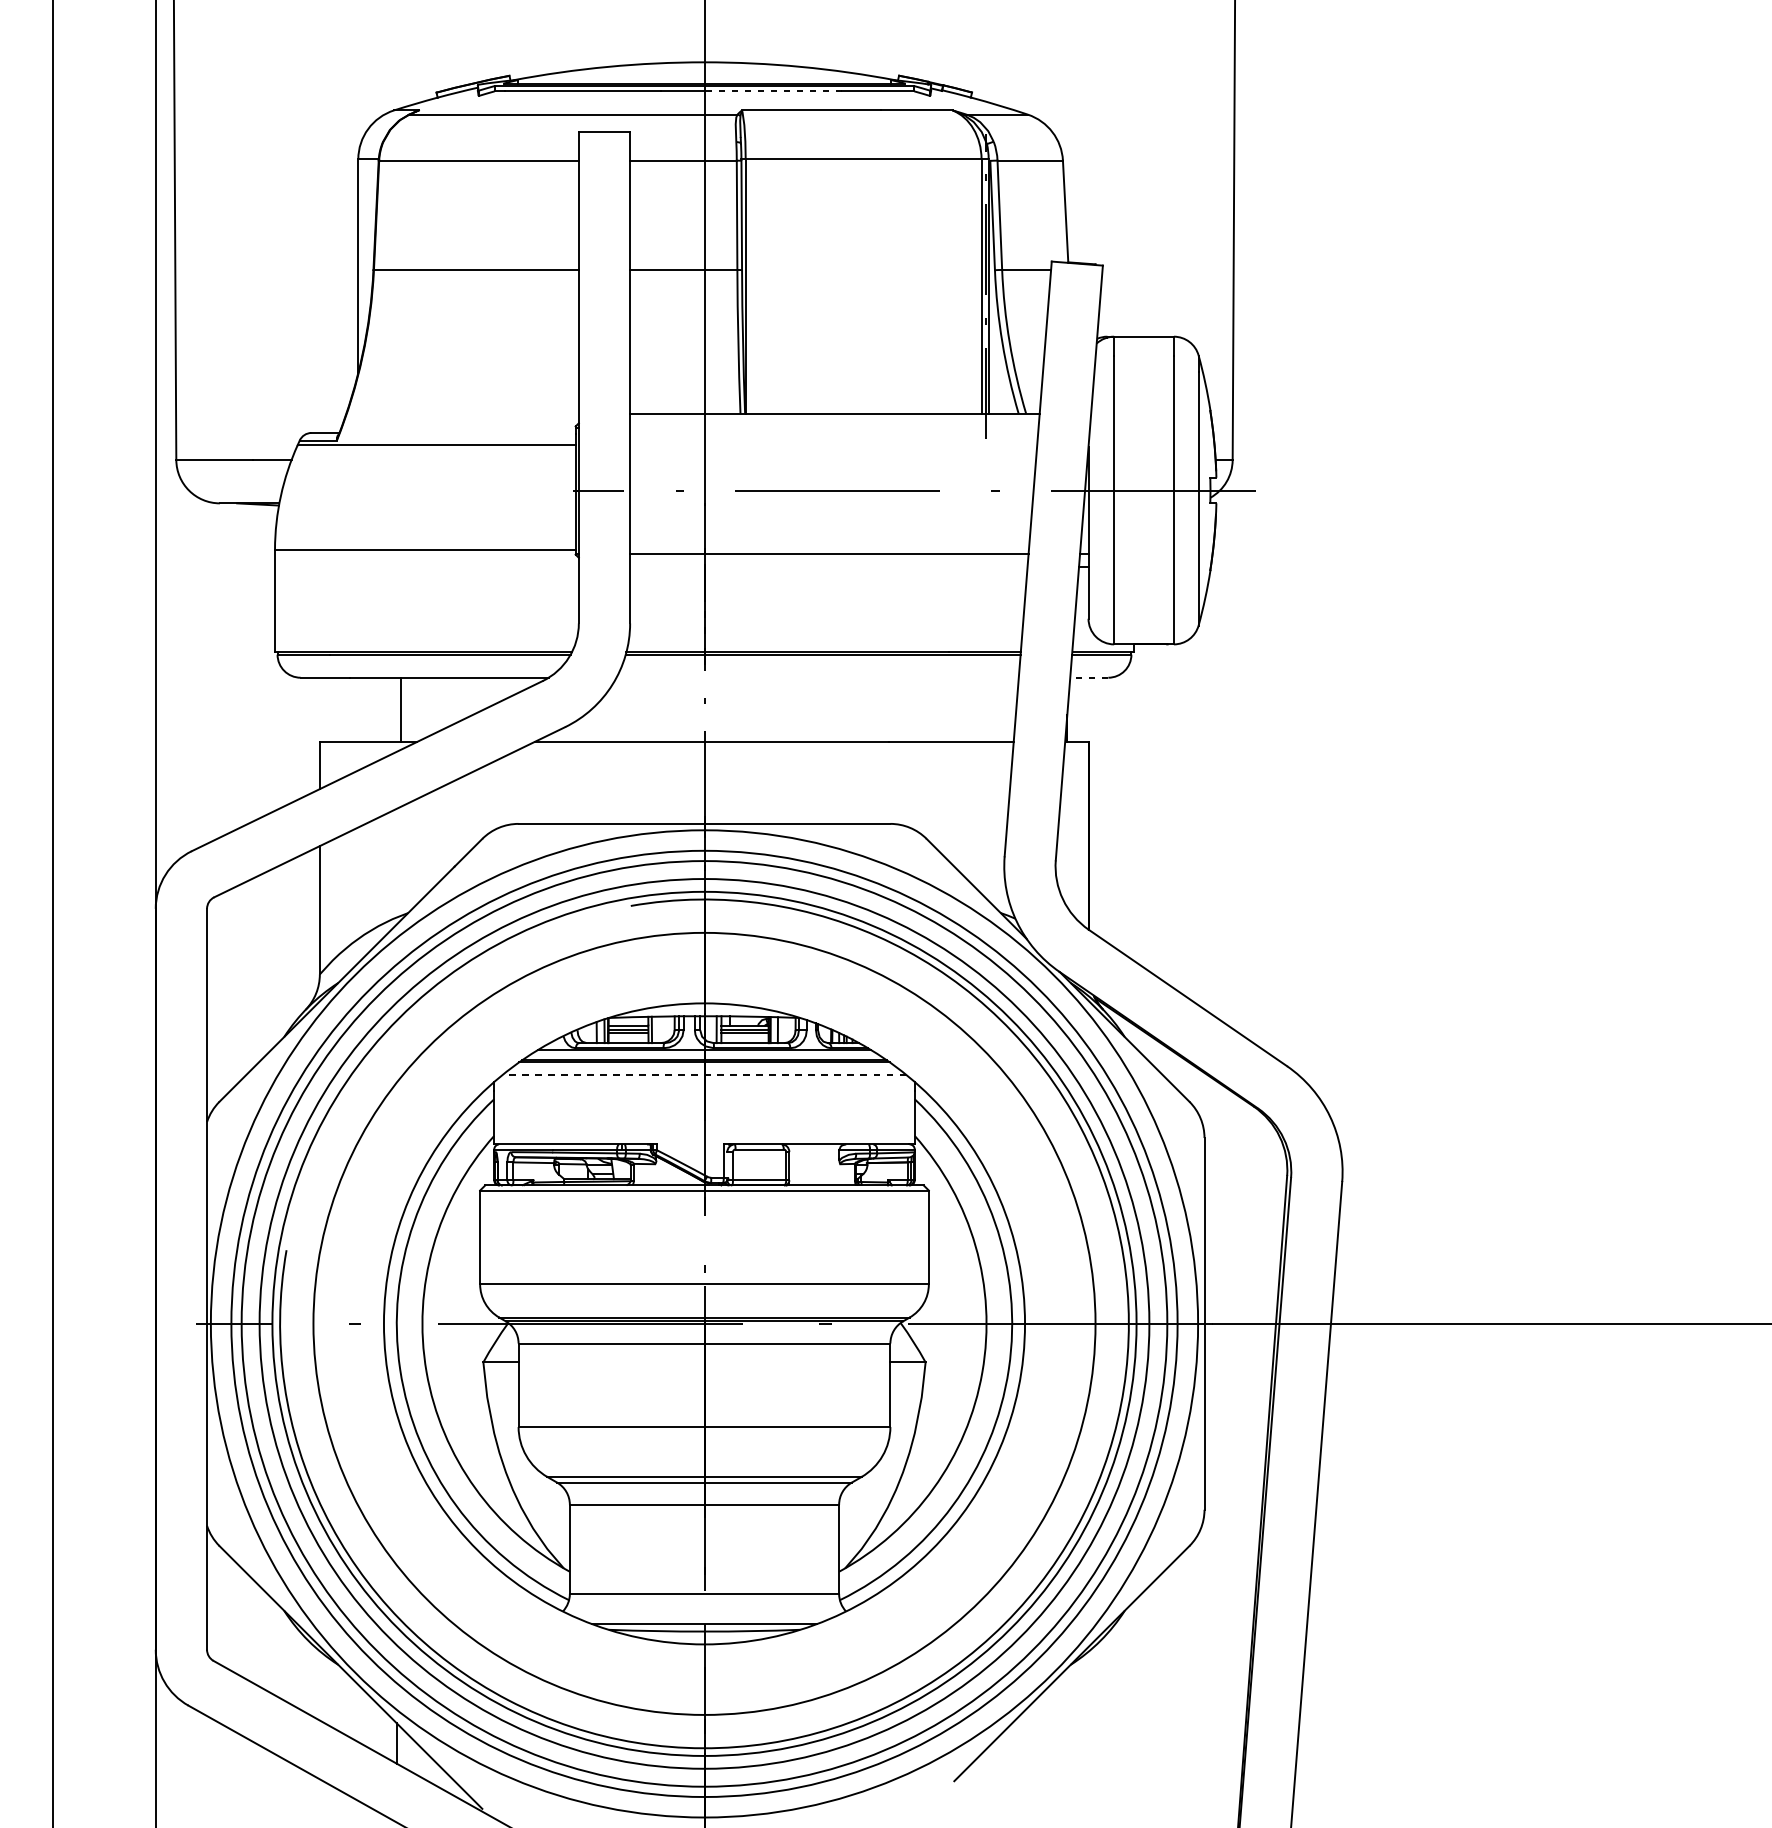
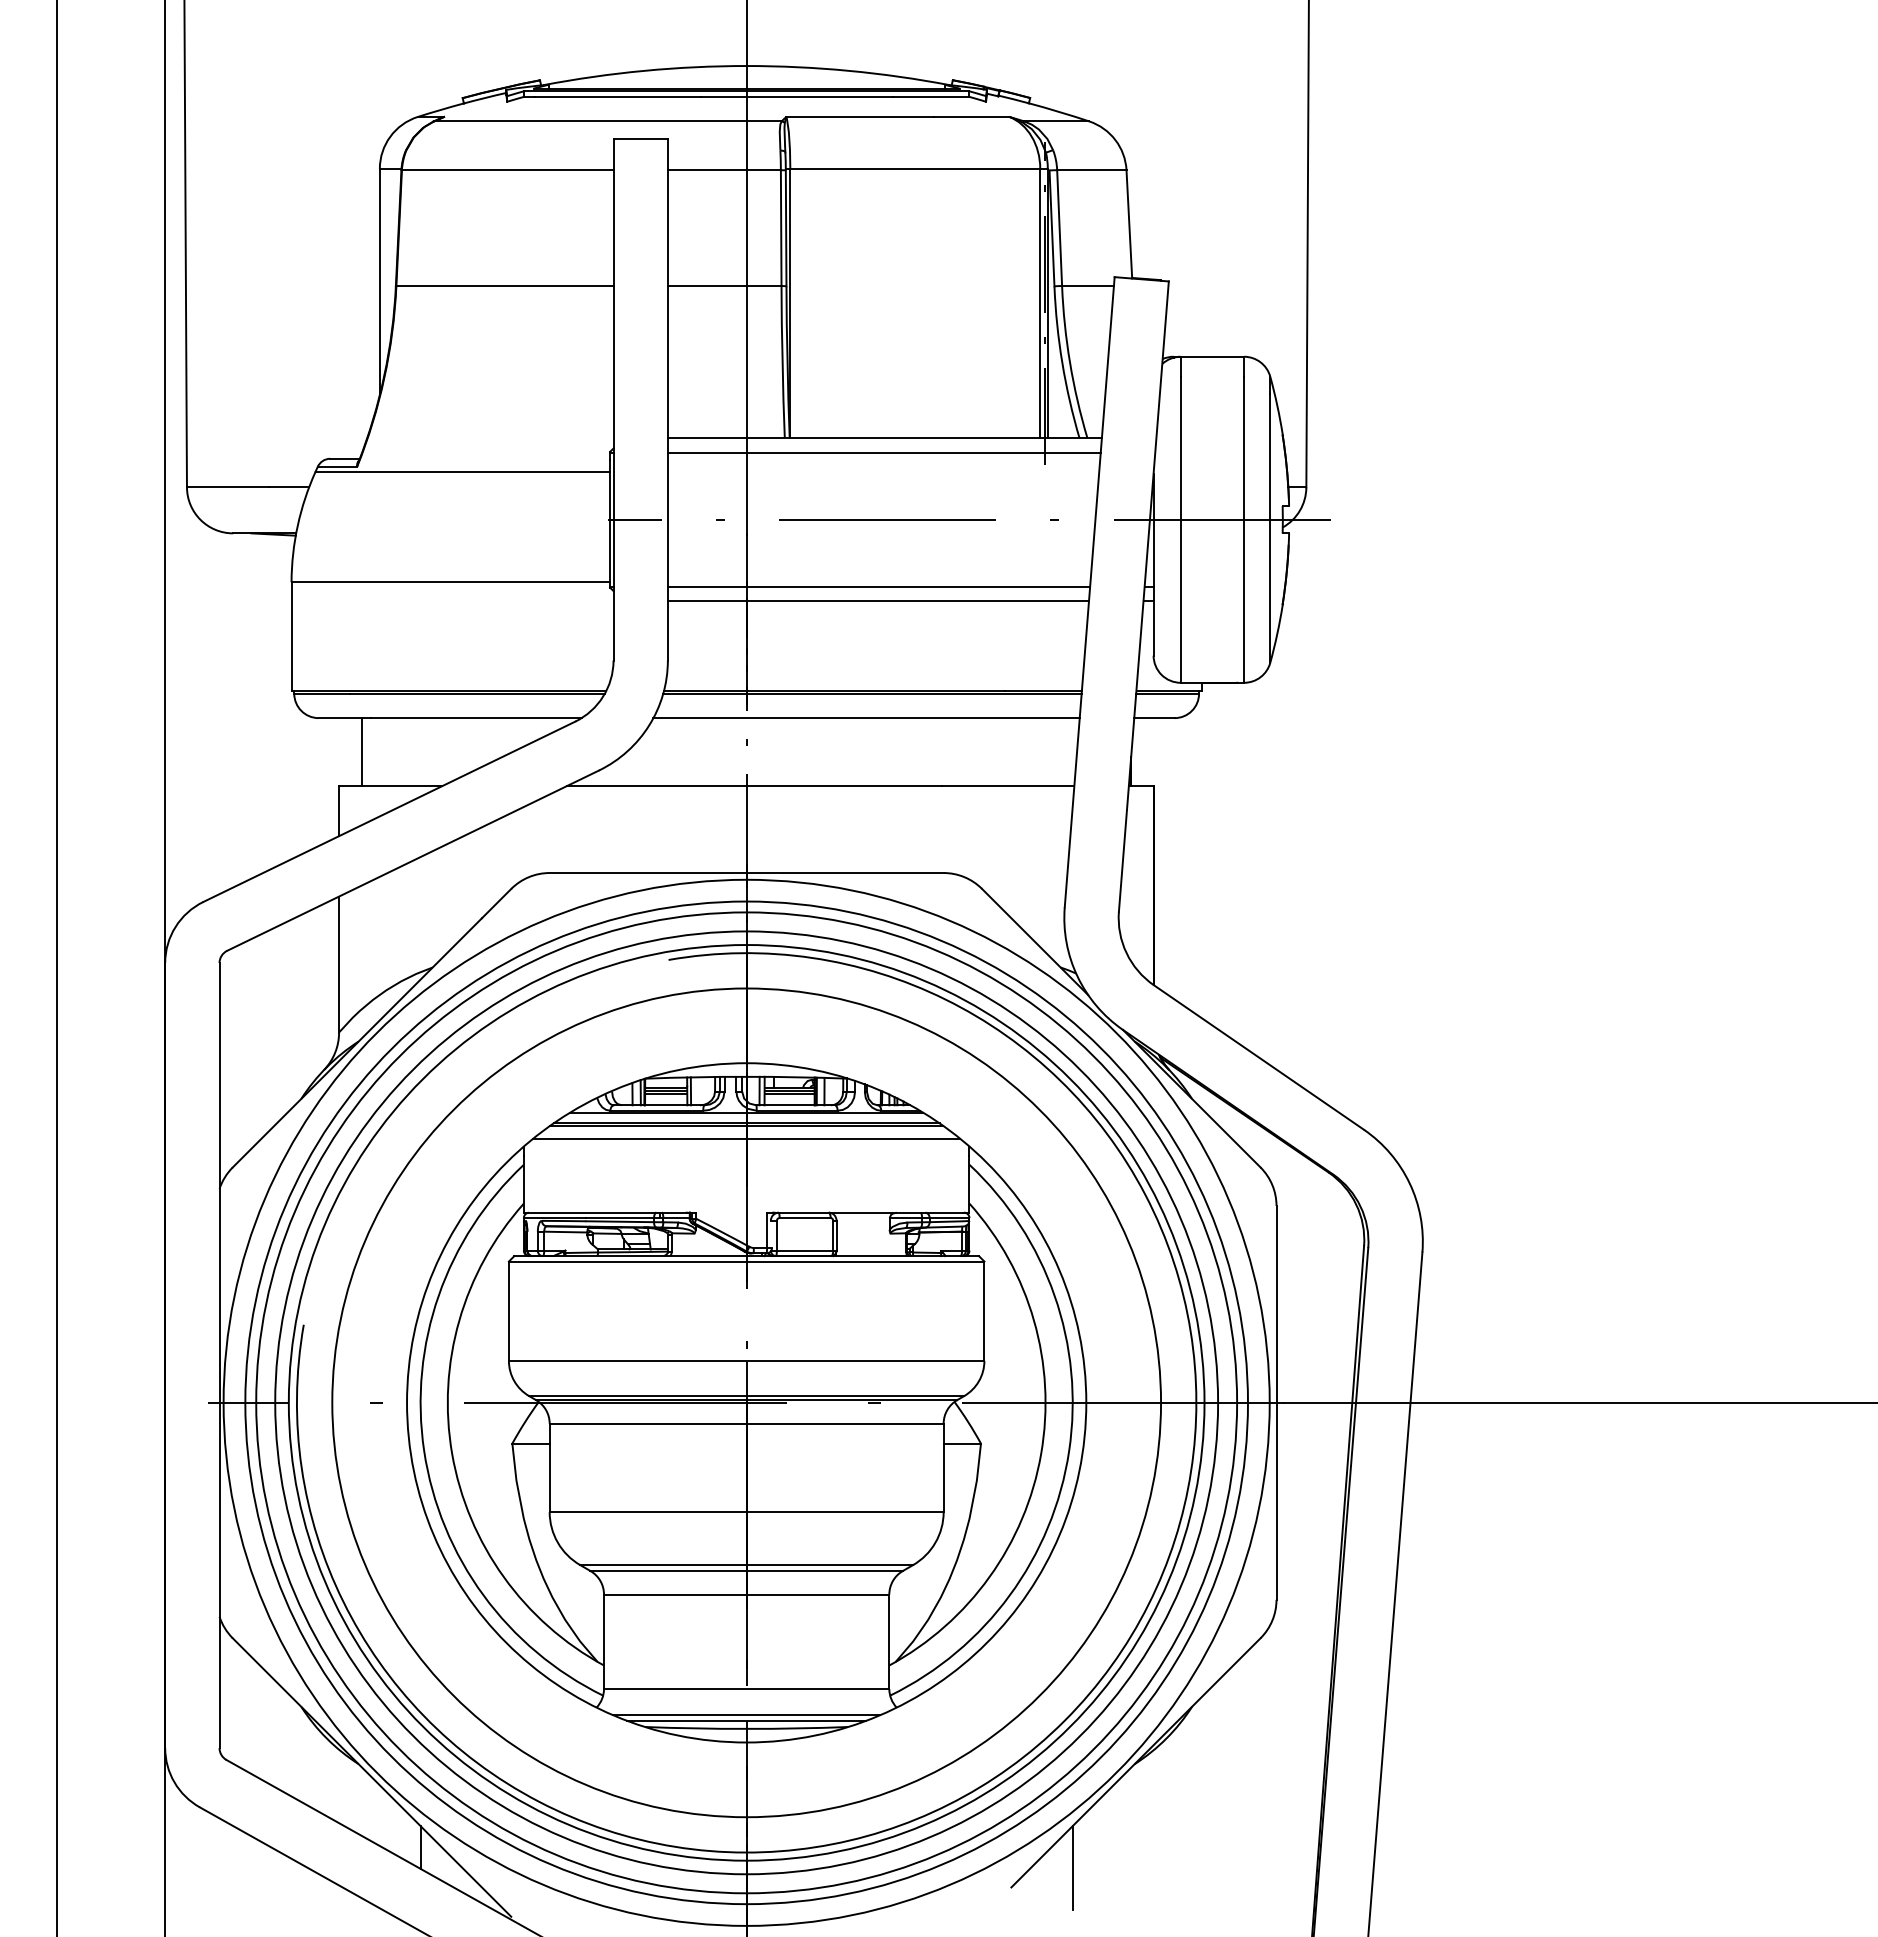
line: (773, 91) -> (819, 96), dashed -> solid
line: (833, 427) -> (883, 452), added
line: (827, 567) -> (877, 601), added
line: (817, 678) -> (866, 718), added
line: (1088, 678) -> (1153, 718), dashed -> solid
line: (401, 710) -> (362, 752), moved
line: (704, 1074) -> (746, 1138), dashed -> solid
line: (704, 1618) -> (746, 1715), added
line: (1011, 1763) -> (1072, 1868), added

